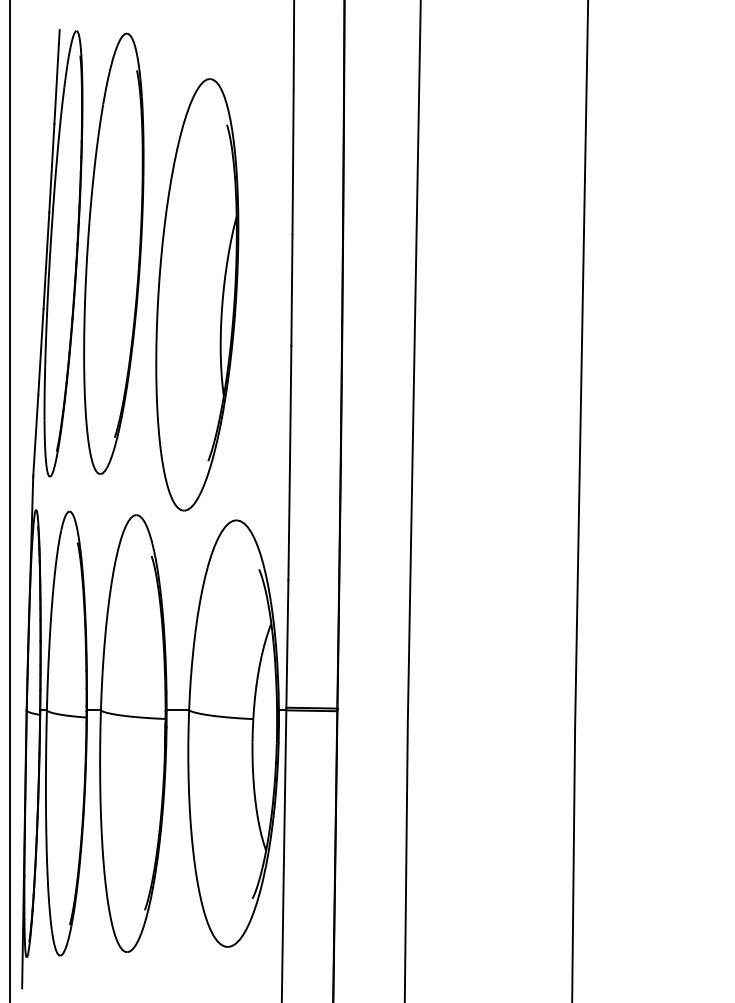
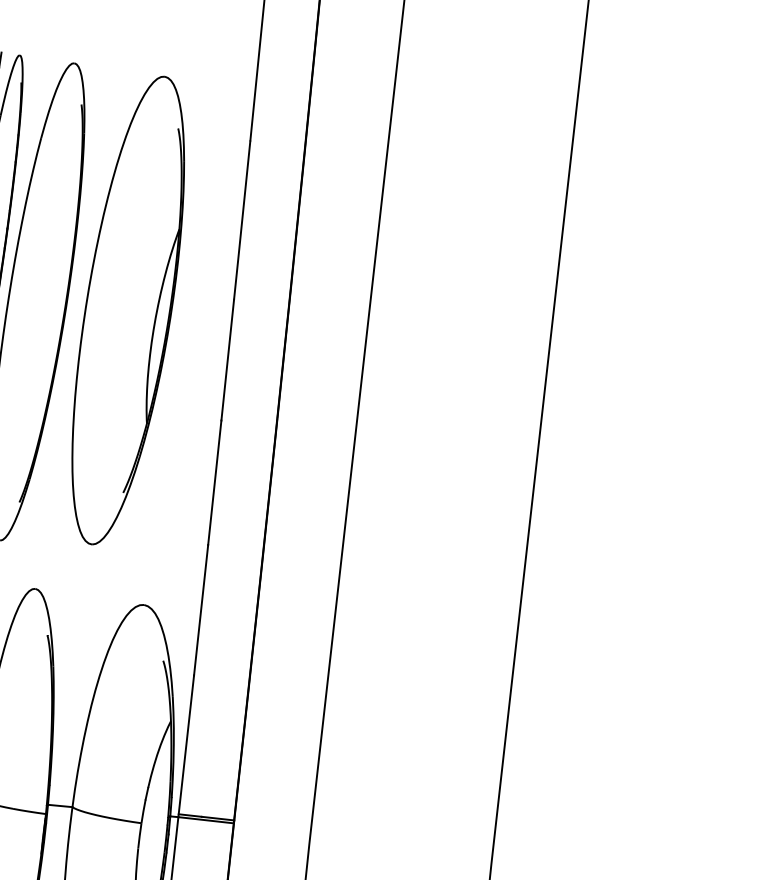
part: (197, 294) -> (128, 310), moved

